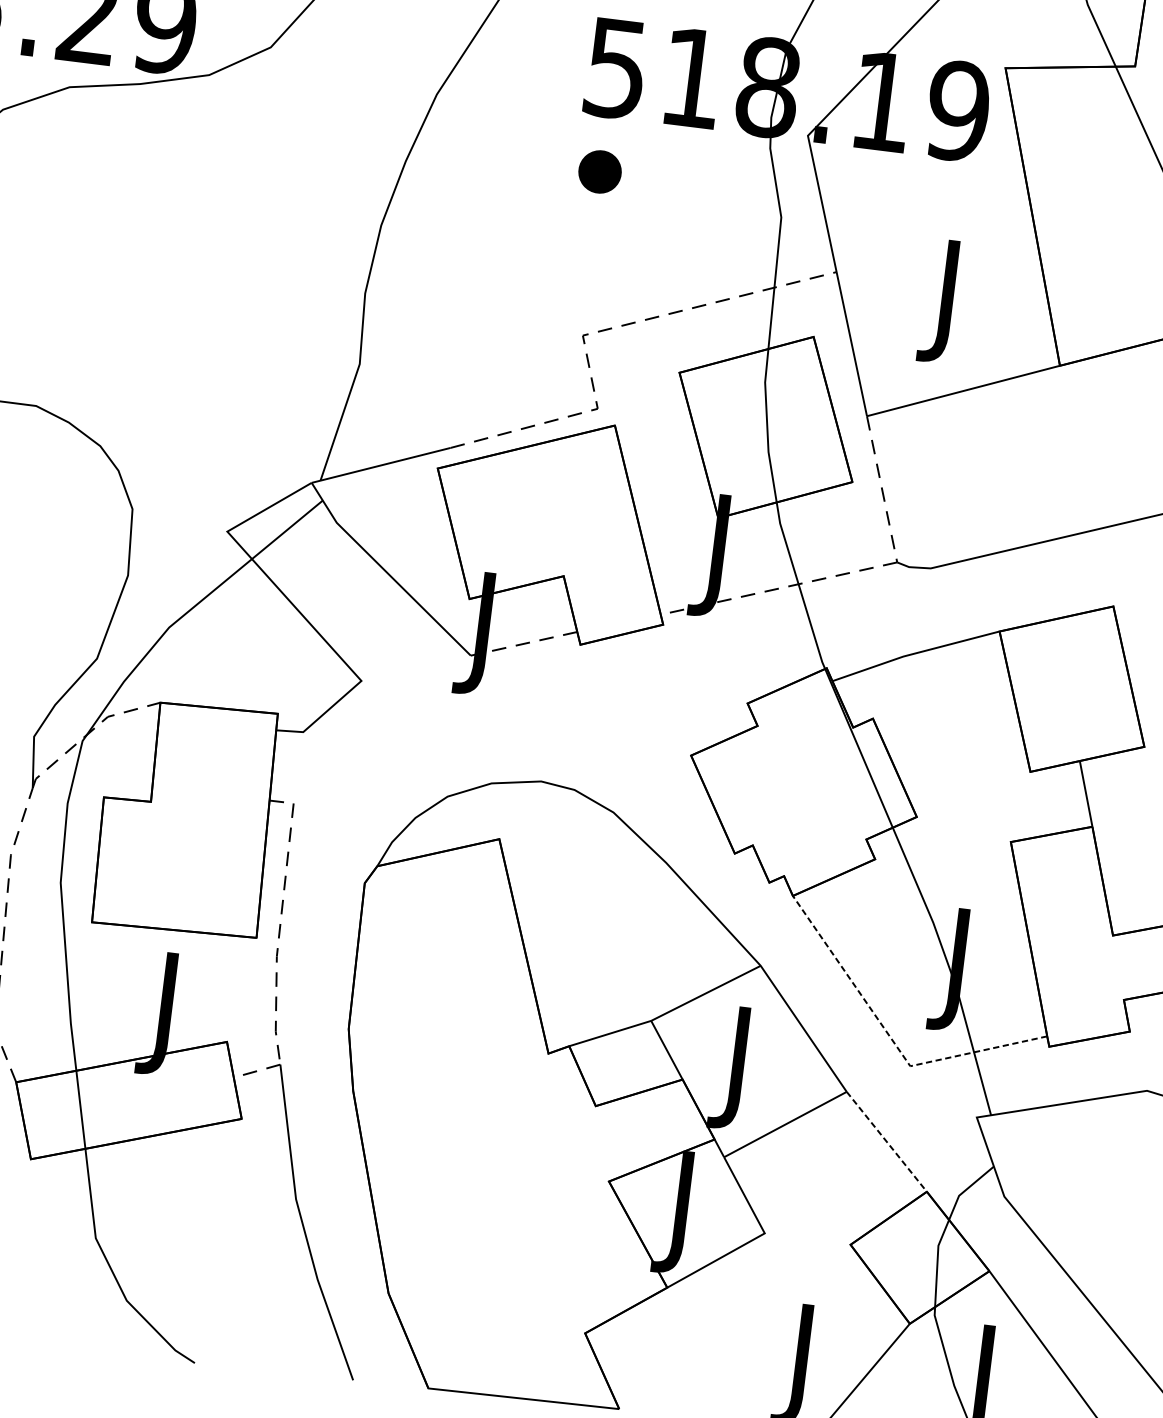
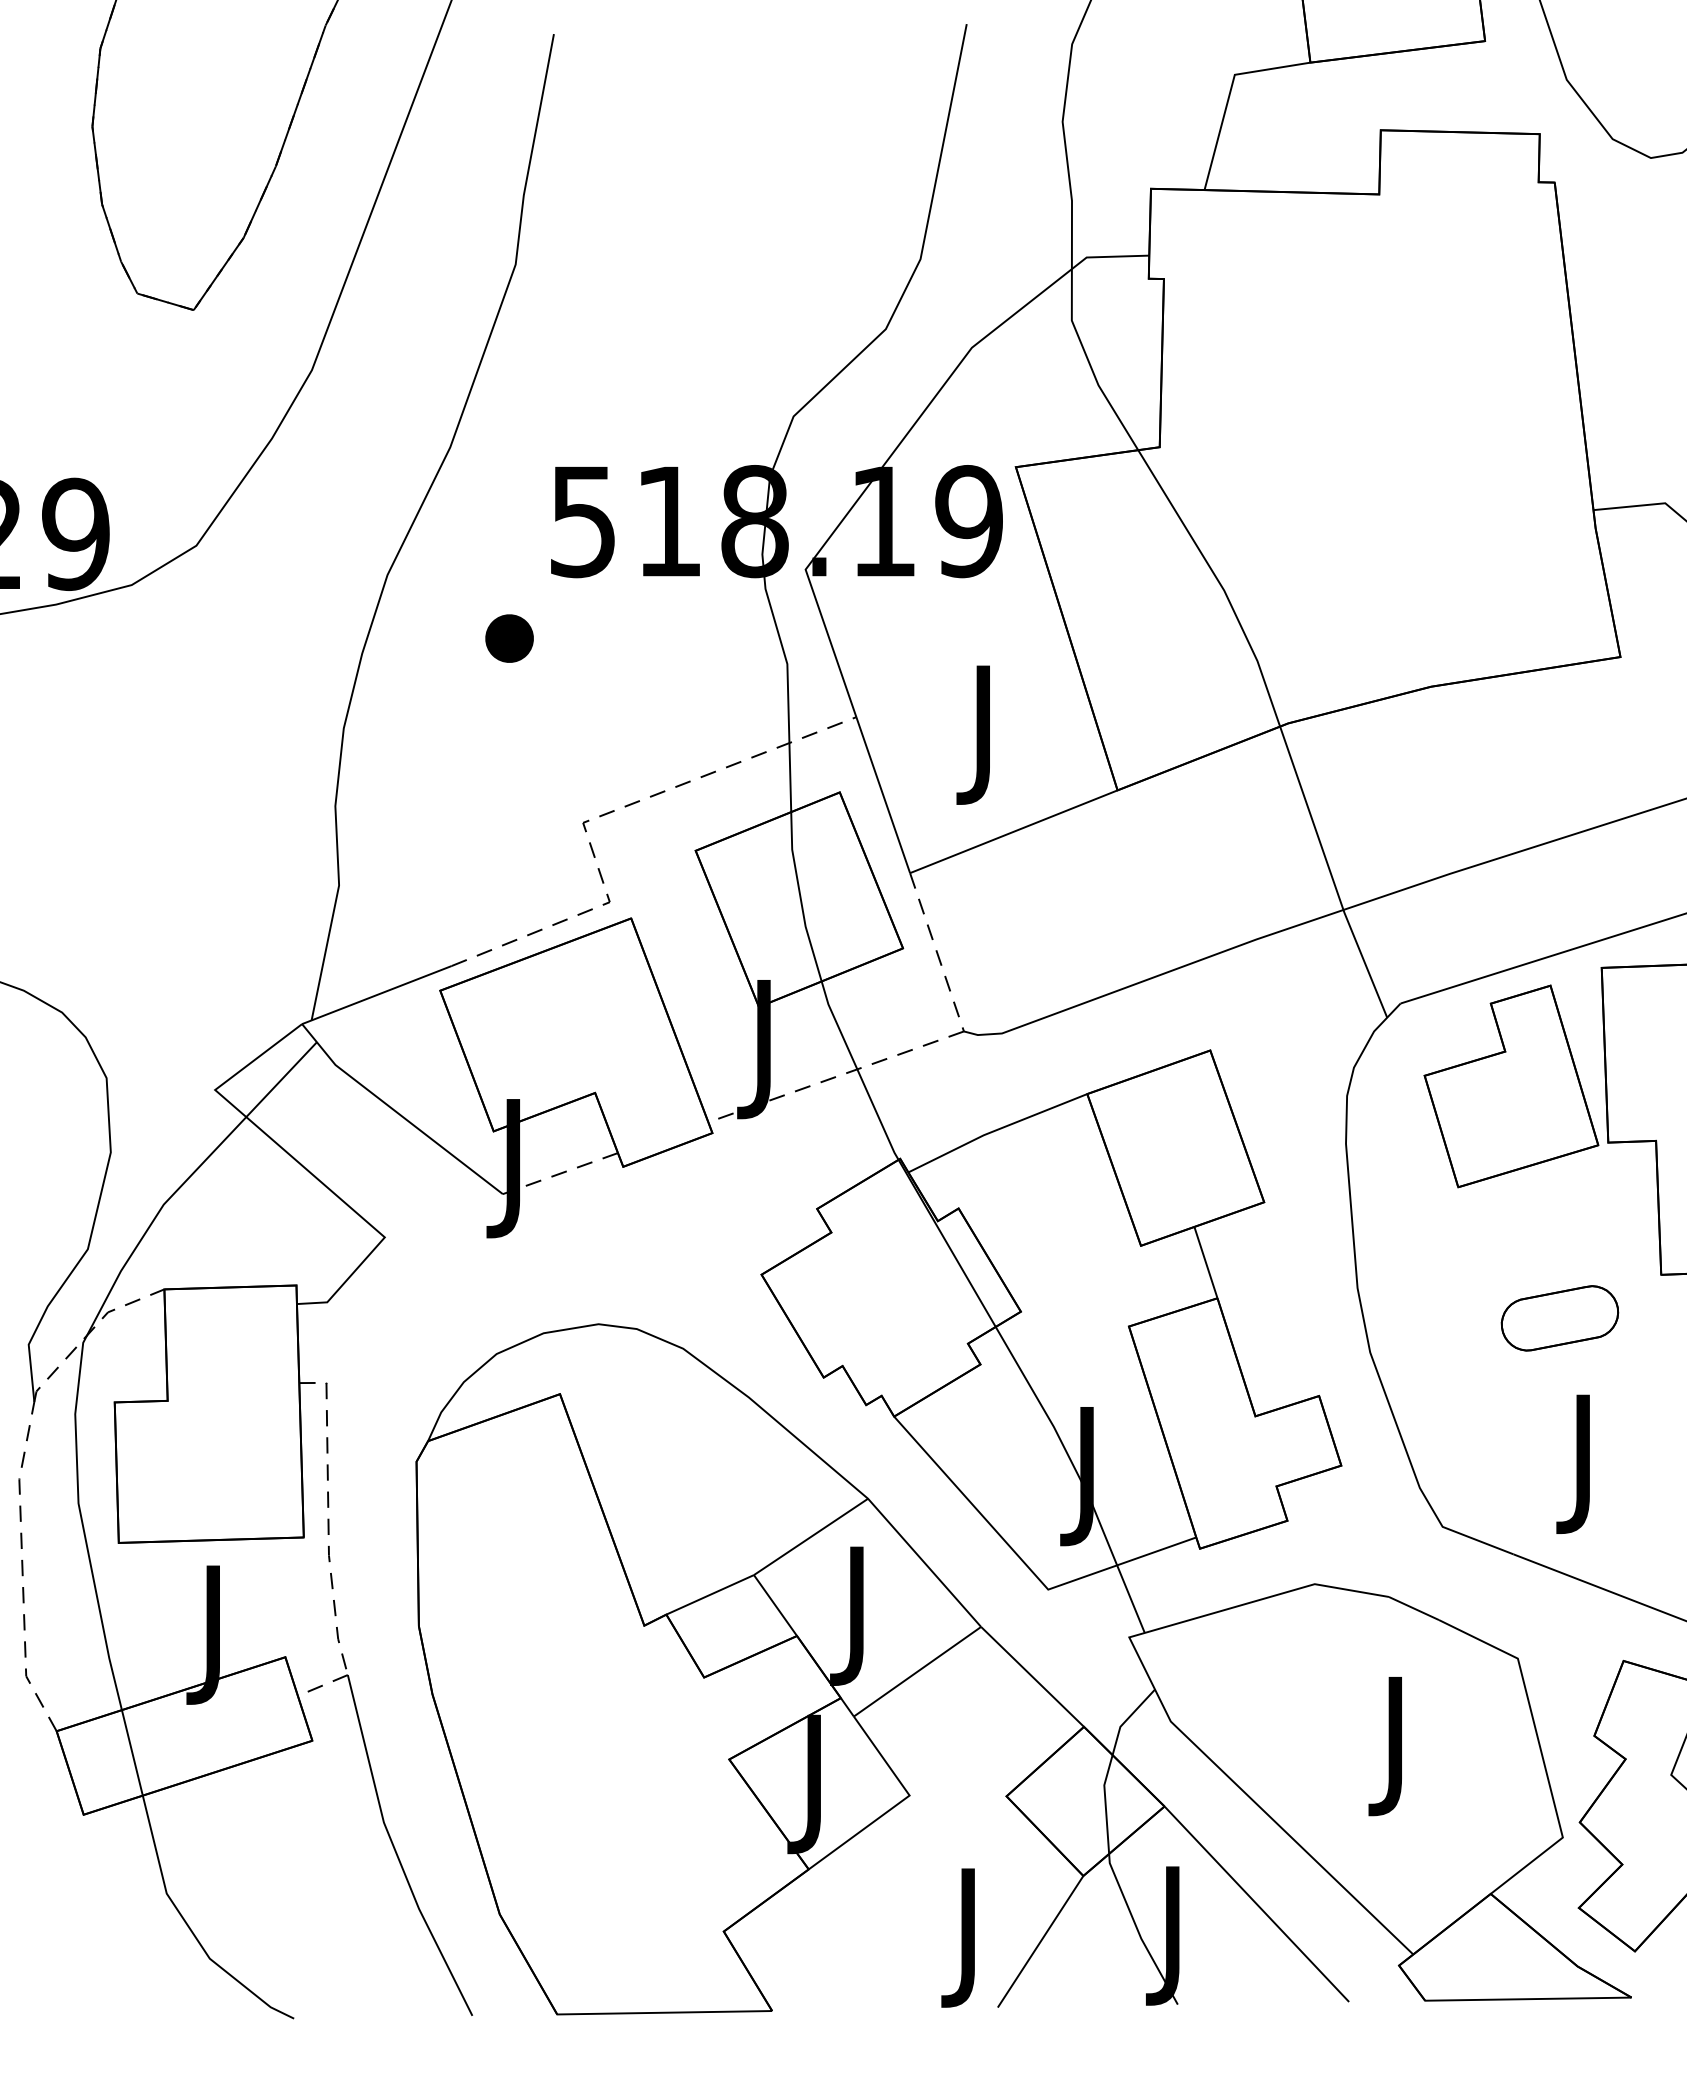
part: (600, 171) -> (509, 638), moved
line: (891, 1039) -> (1023, 1562), dashed -> solid
line: (886, 1141) -> (1032, 1676), dashed -> solid

